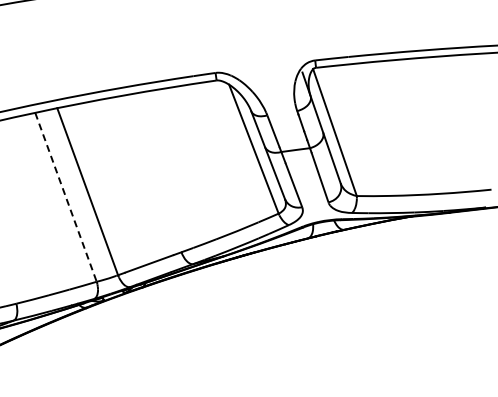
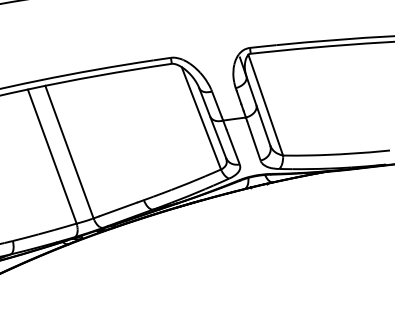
line: (66, 197) -> (52, 156), dashed -> solid

